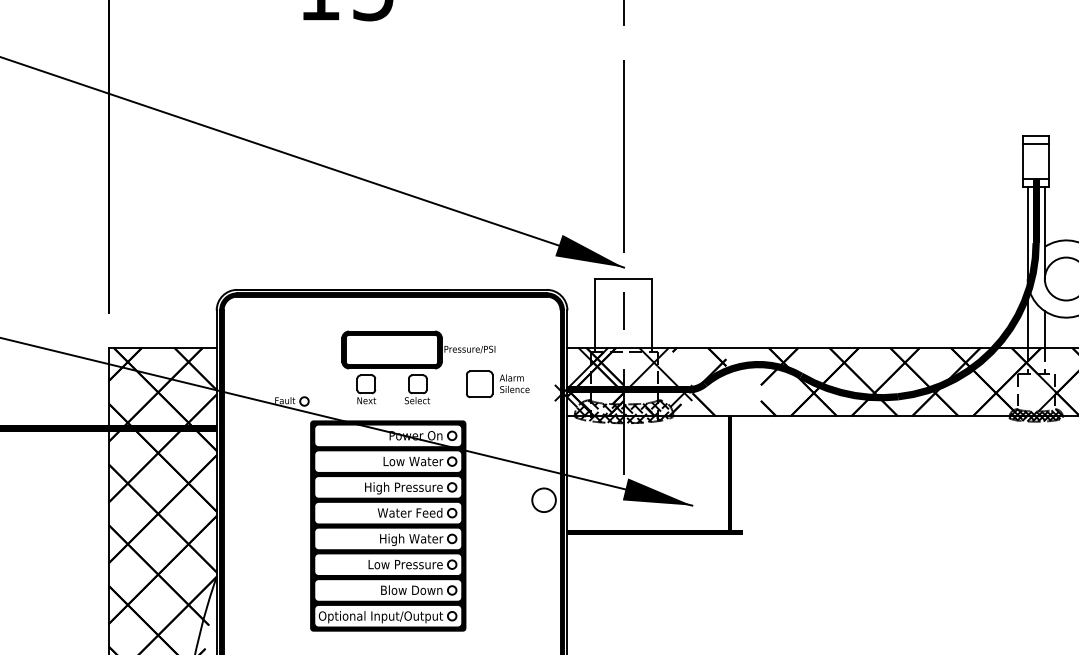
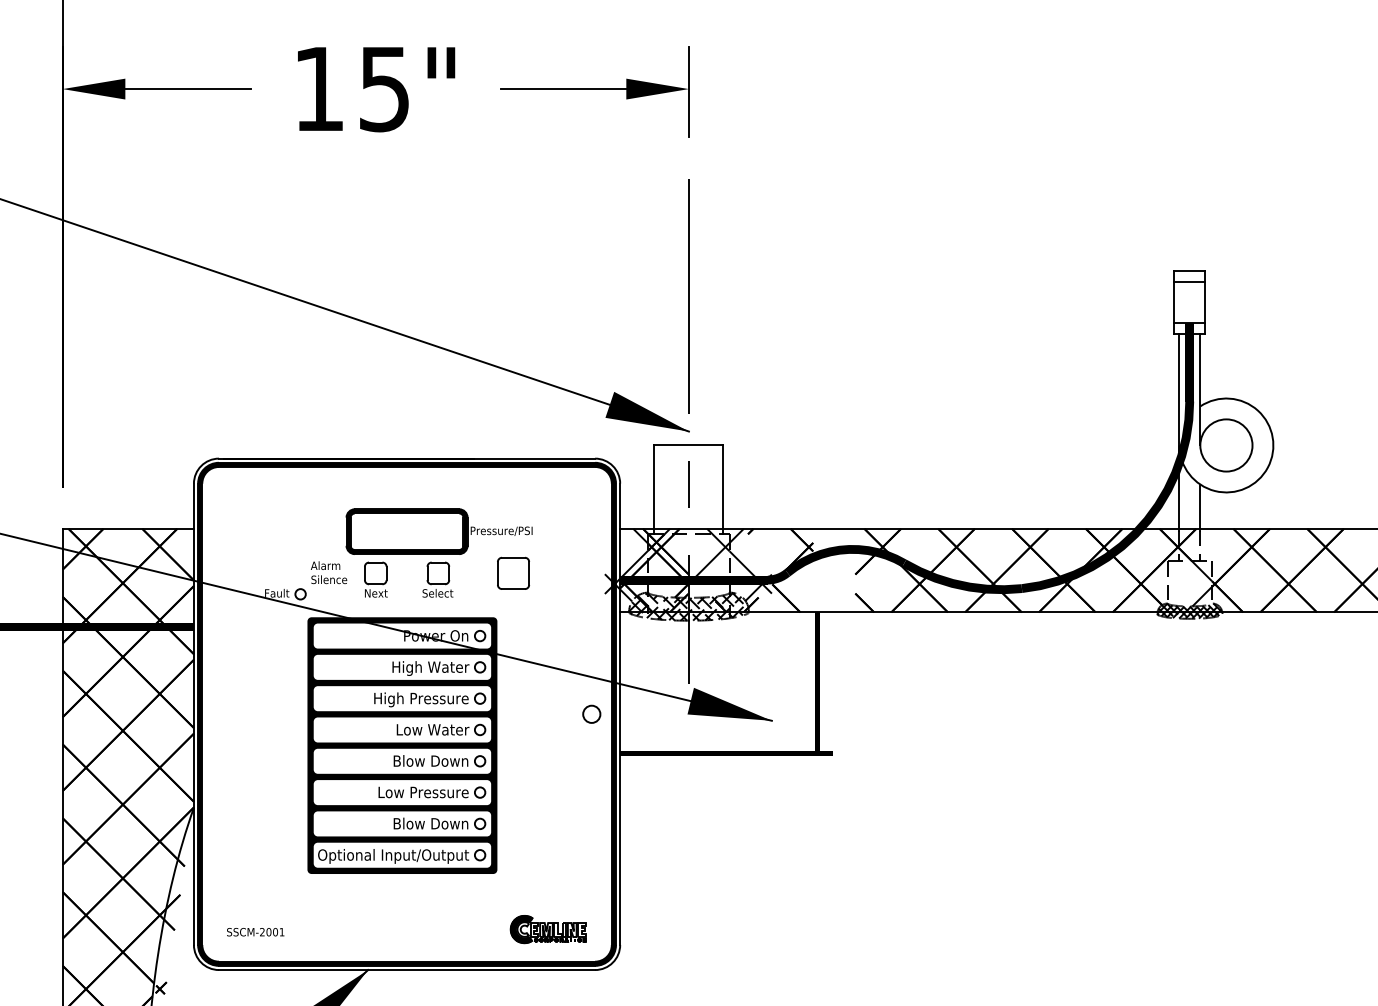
text: (515, 383) -> (329, 572), moved
text: (392, 462) -> (407, 668), Low Water -> High Water
circle: (543, 499) -> (591, 713), size x0.6
text: (410, 512) -> (429, 729), Water Feed -> Low Water
text: (411, 539) -> (430, 762), High Water -> Blow Down

